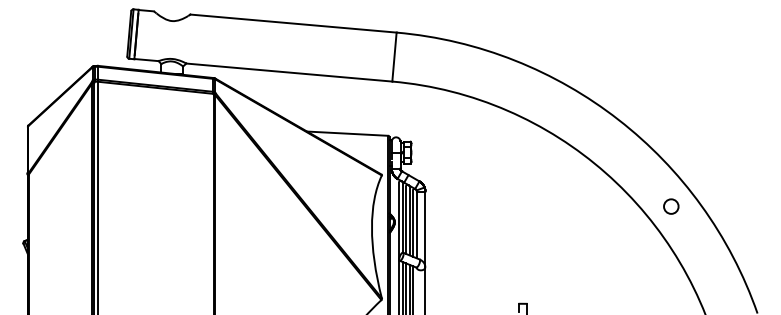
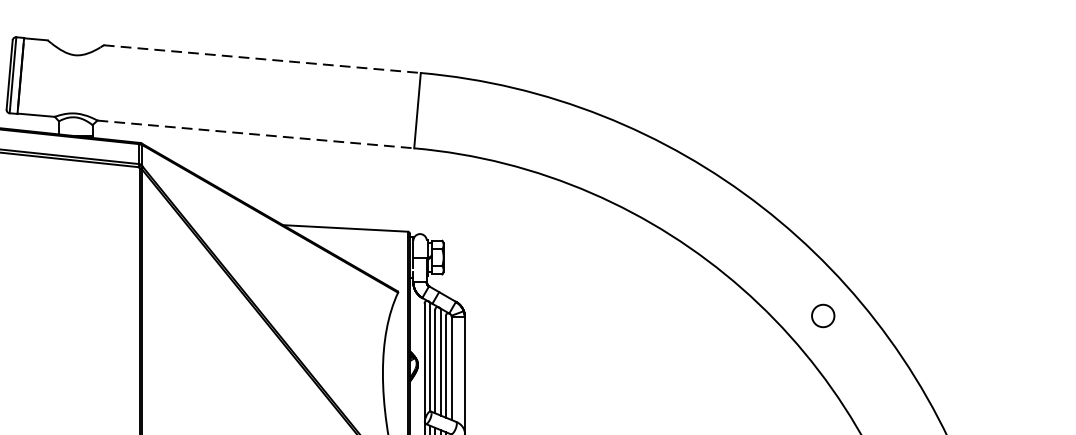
line: (294, 23) -> (263, 58), solid -> dashed
line: (289, 72) -> (256, 134), solid -> dashed
circle: (671, 206) -> (823, 315), moved

